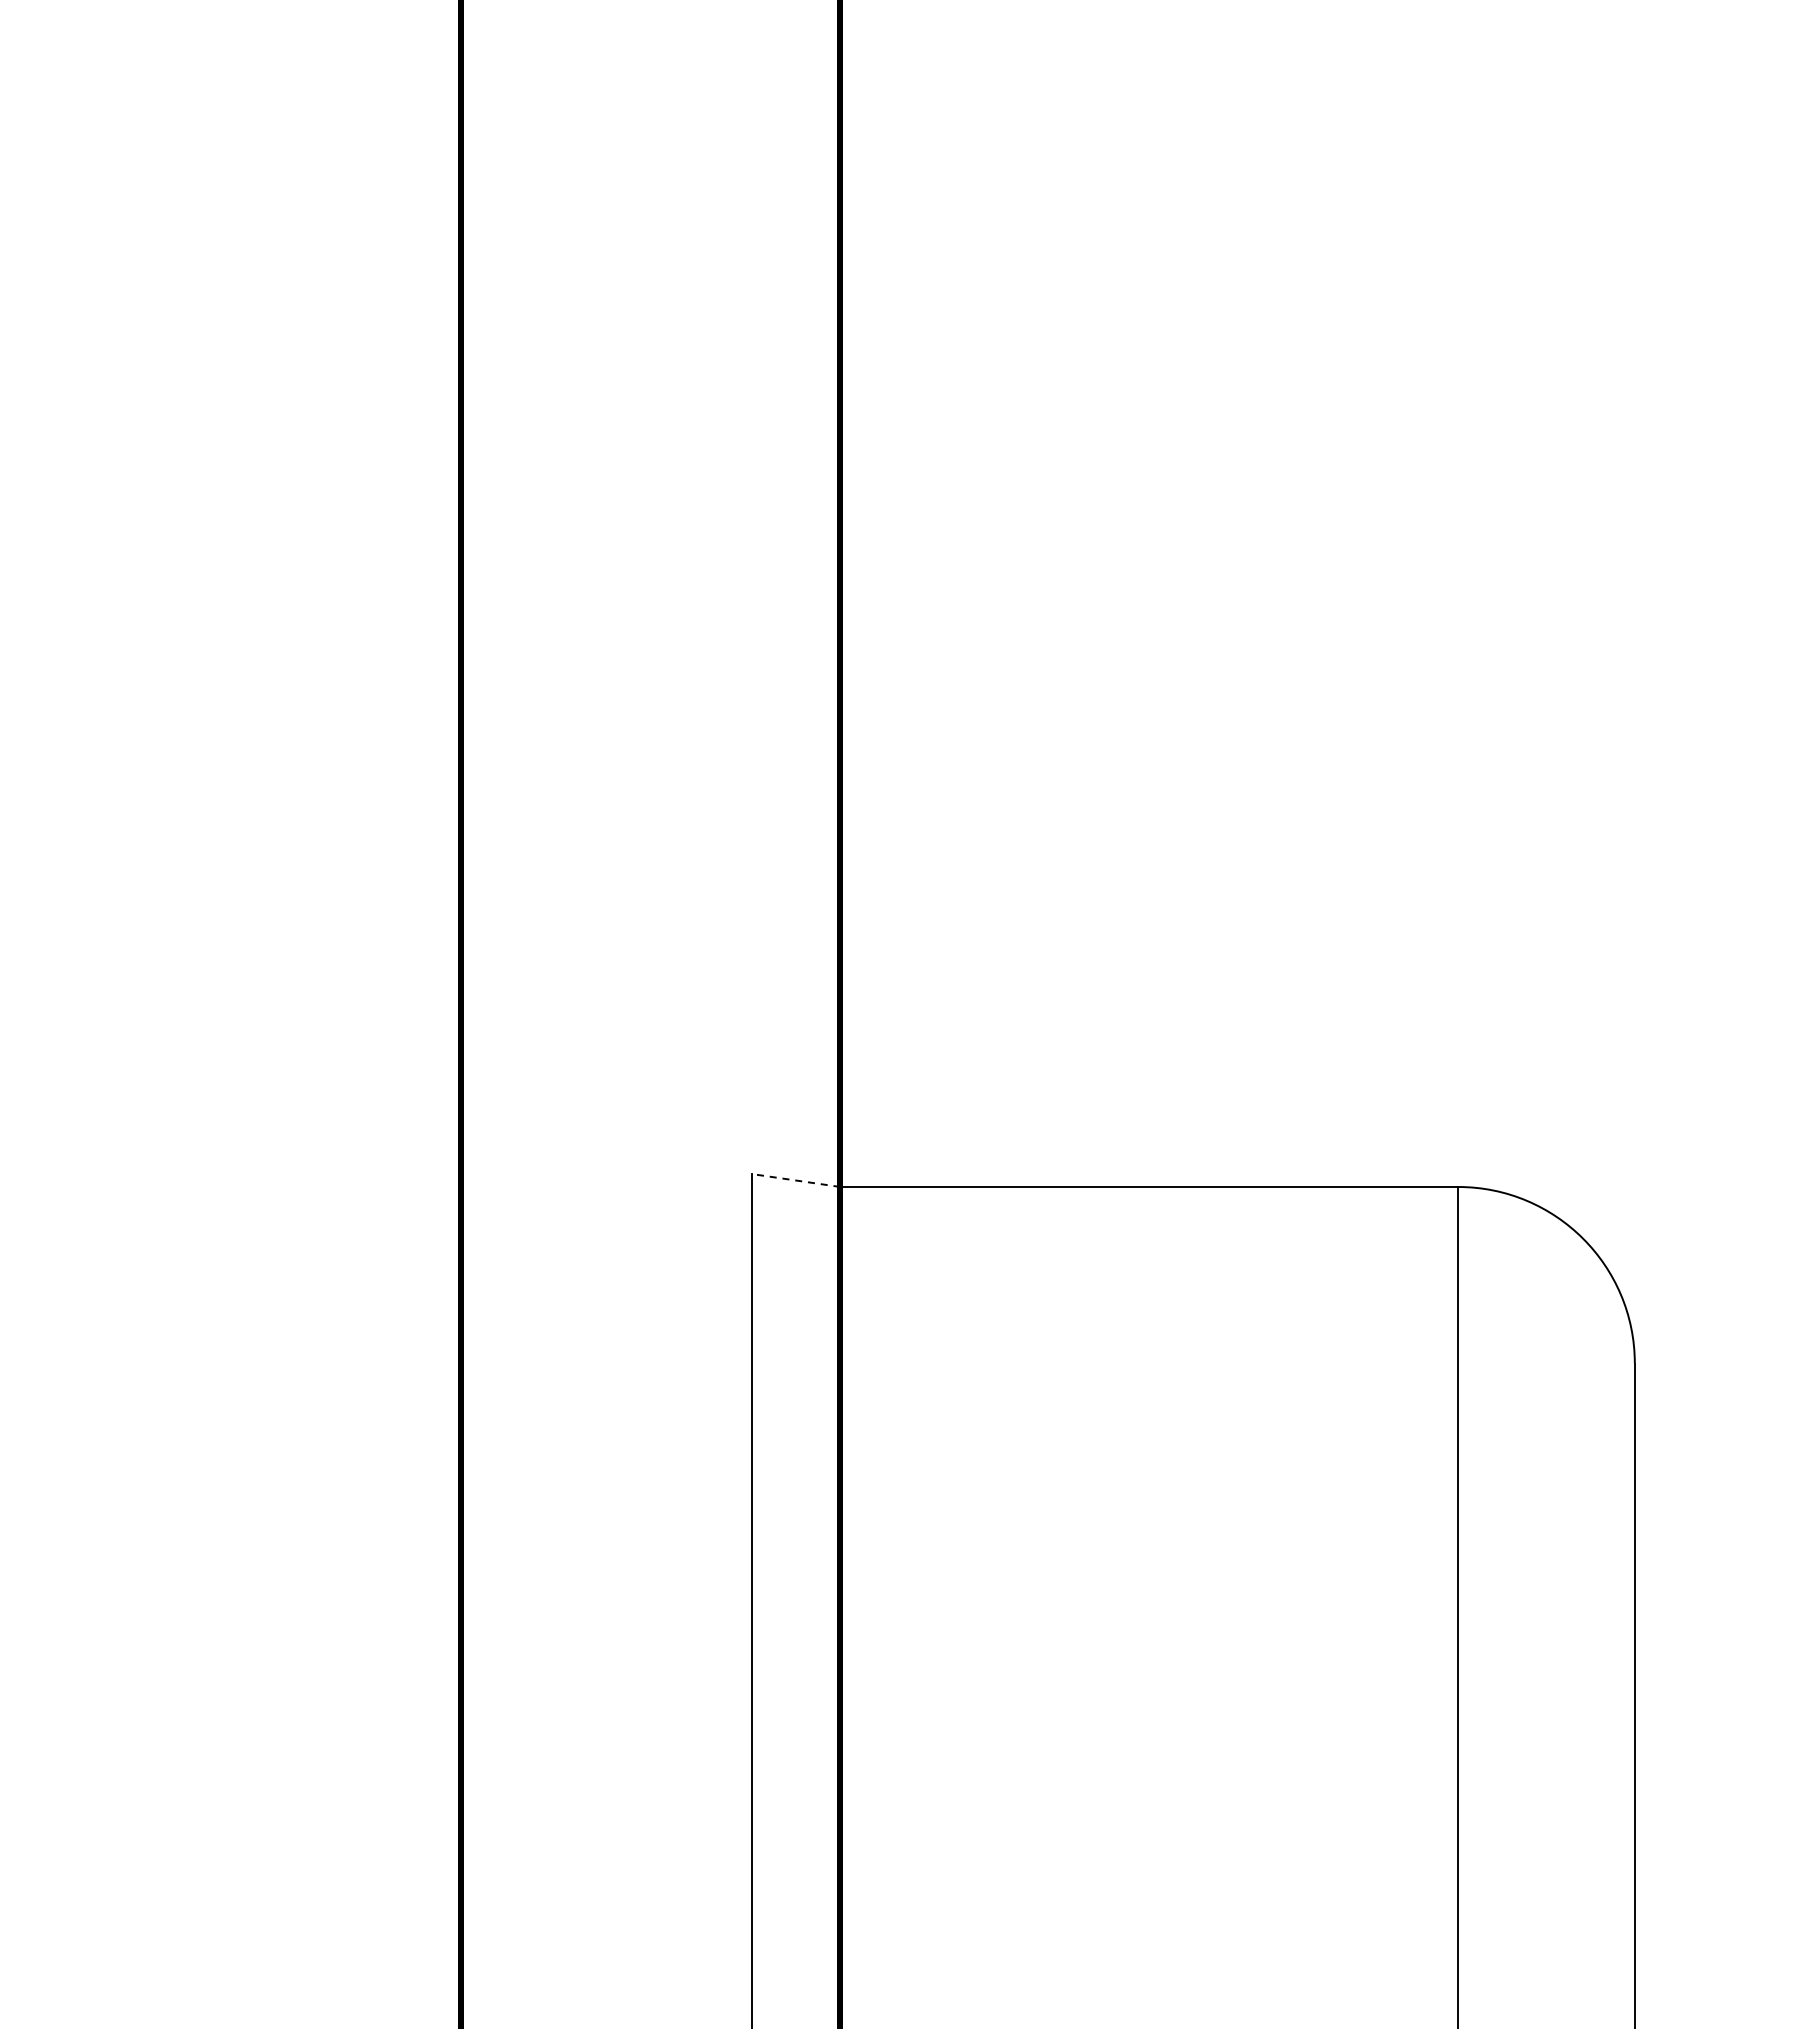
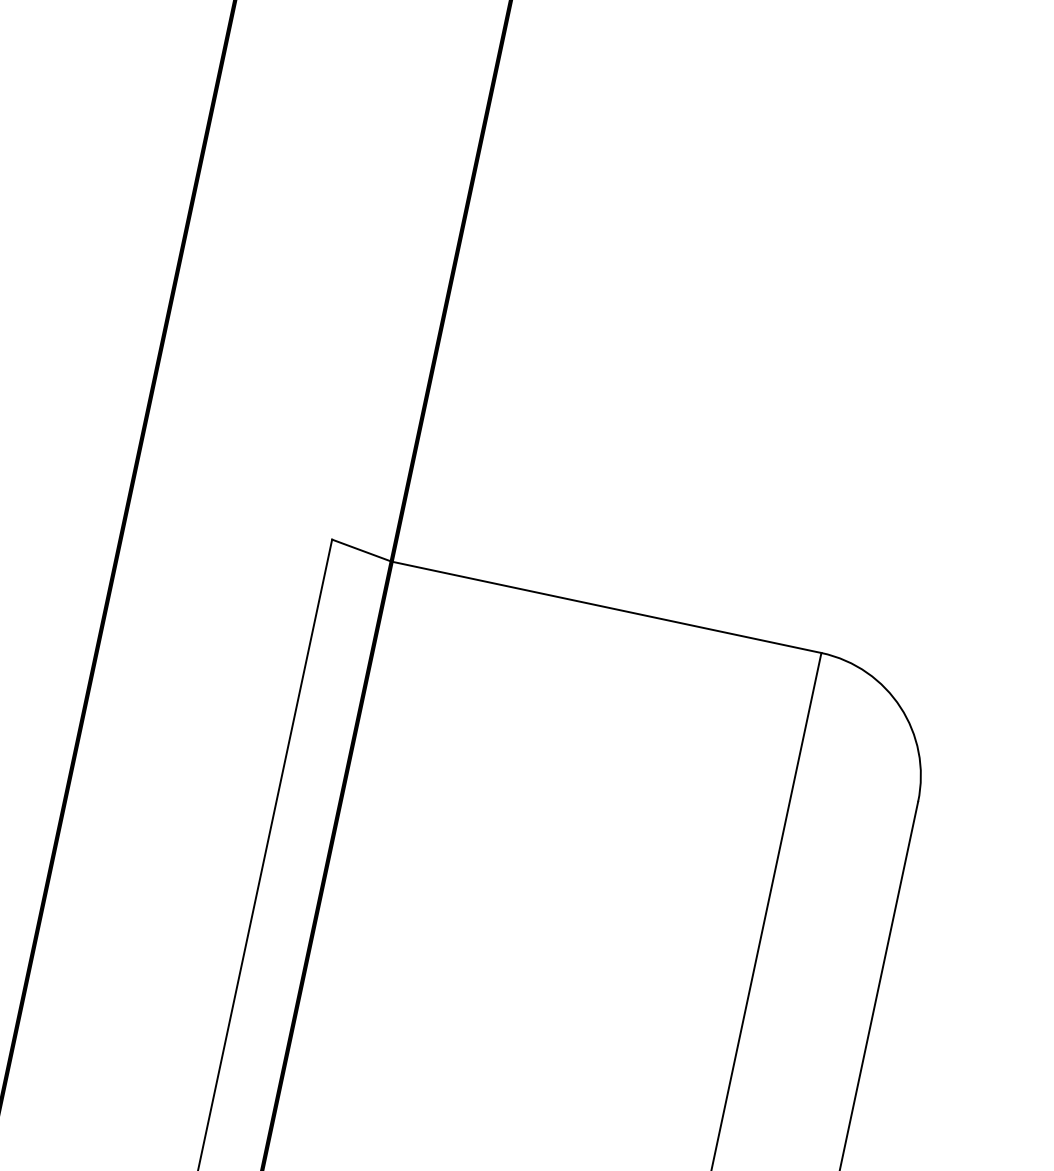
line: (796, 1180) -> (362, 550), dashed -> solid

